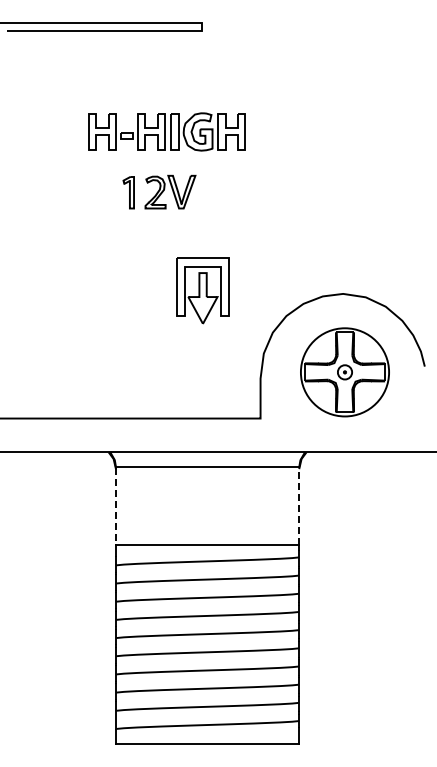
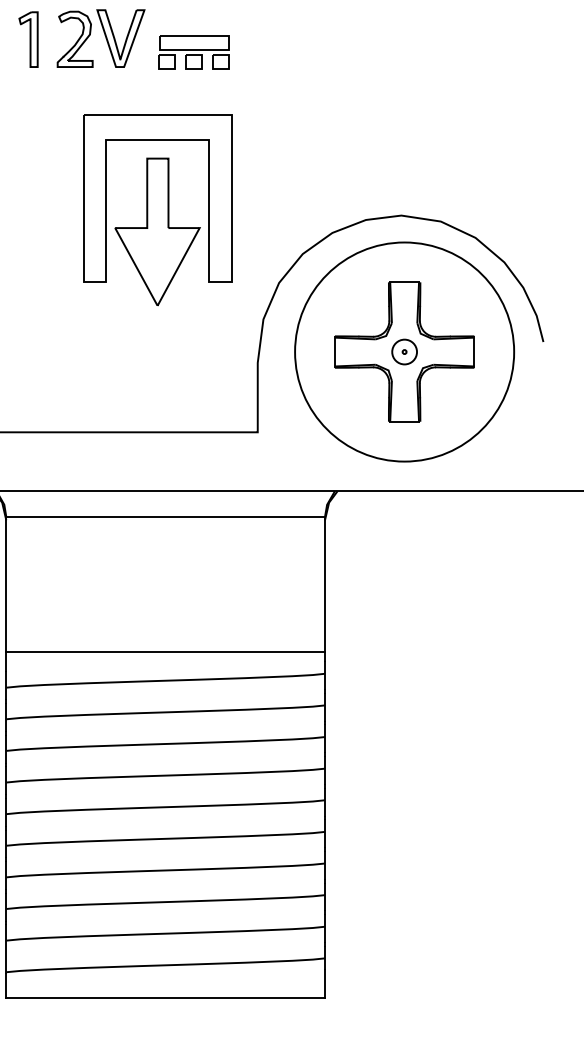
part: (223, 200) -> (193, 53), added
part: (202, 290) -> (156, 209), size x1.67
circle: (345, 372) -> (405, 352), size x1.43
line: (115, 506) -> (5, 585), dashed -> solid
line: (299, 506) -> (325, 585), dashed -> solid

